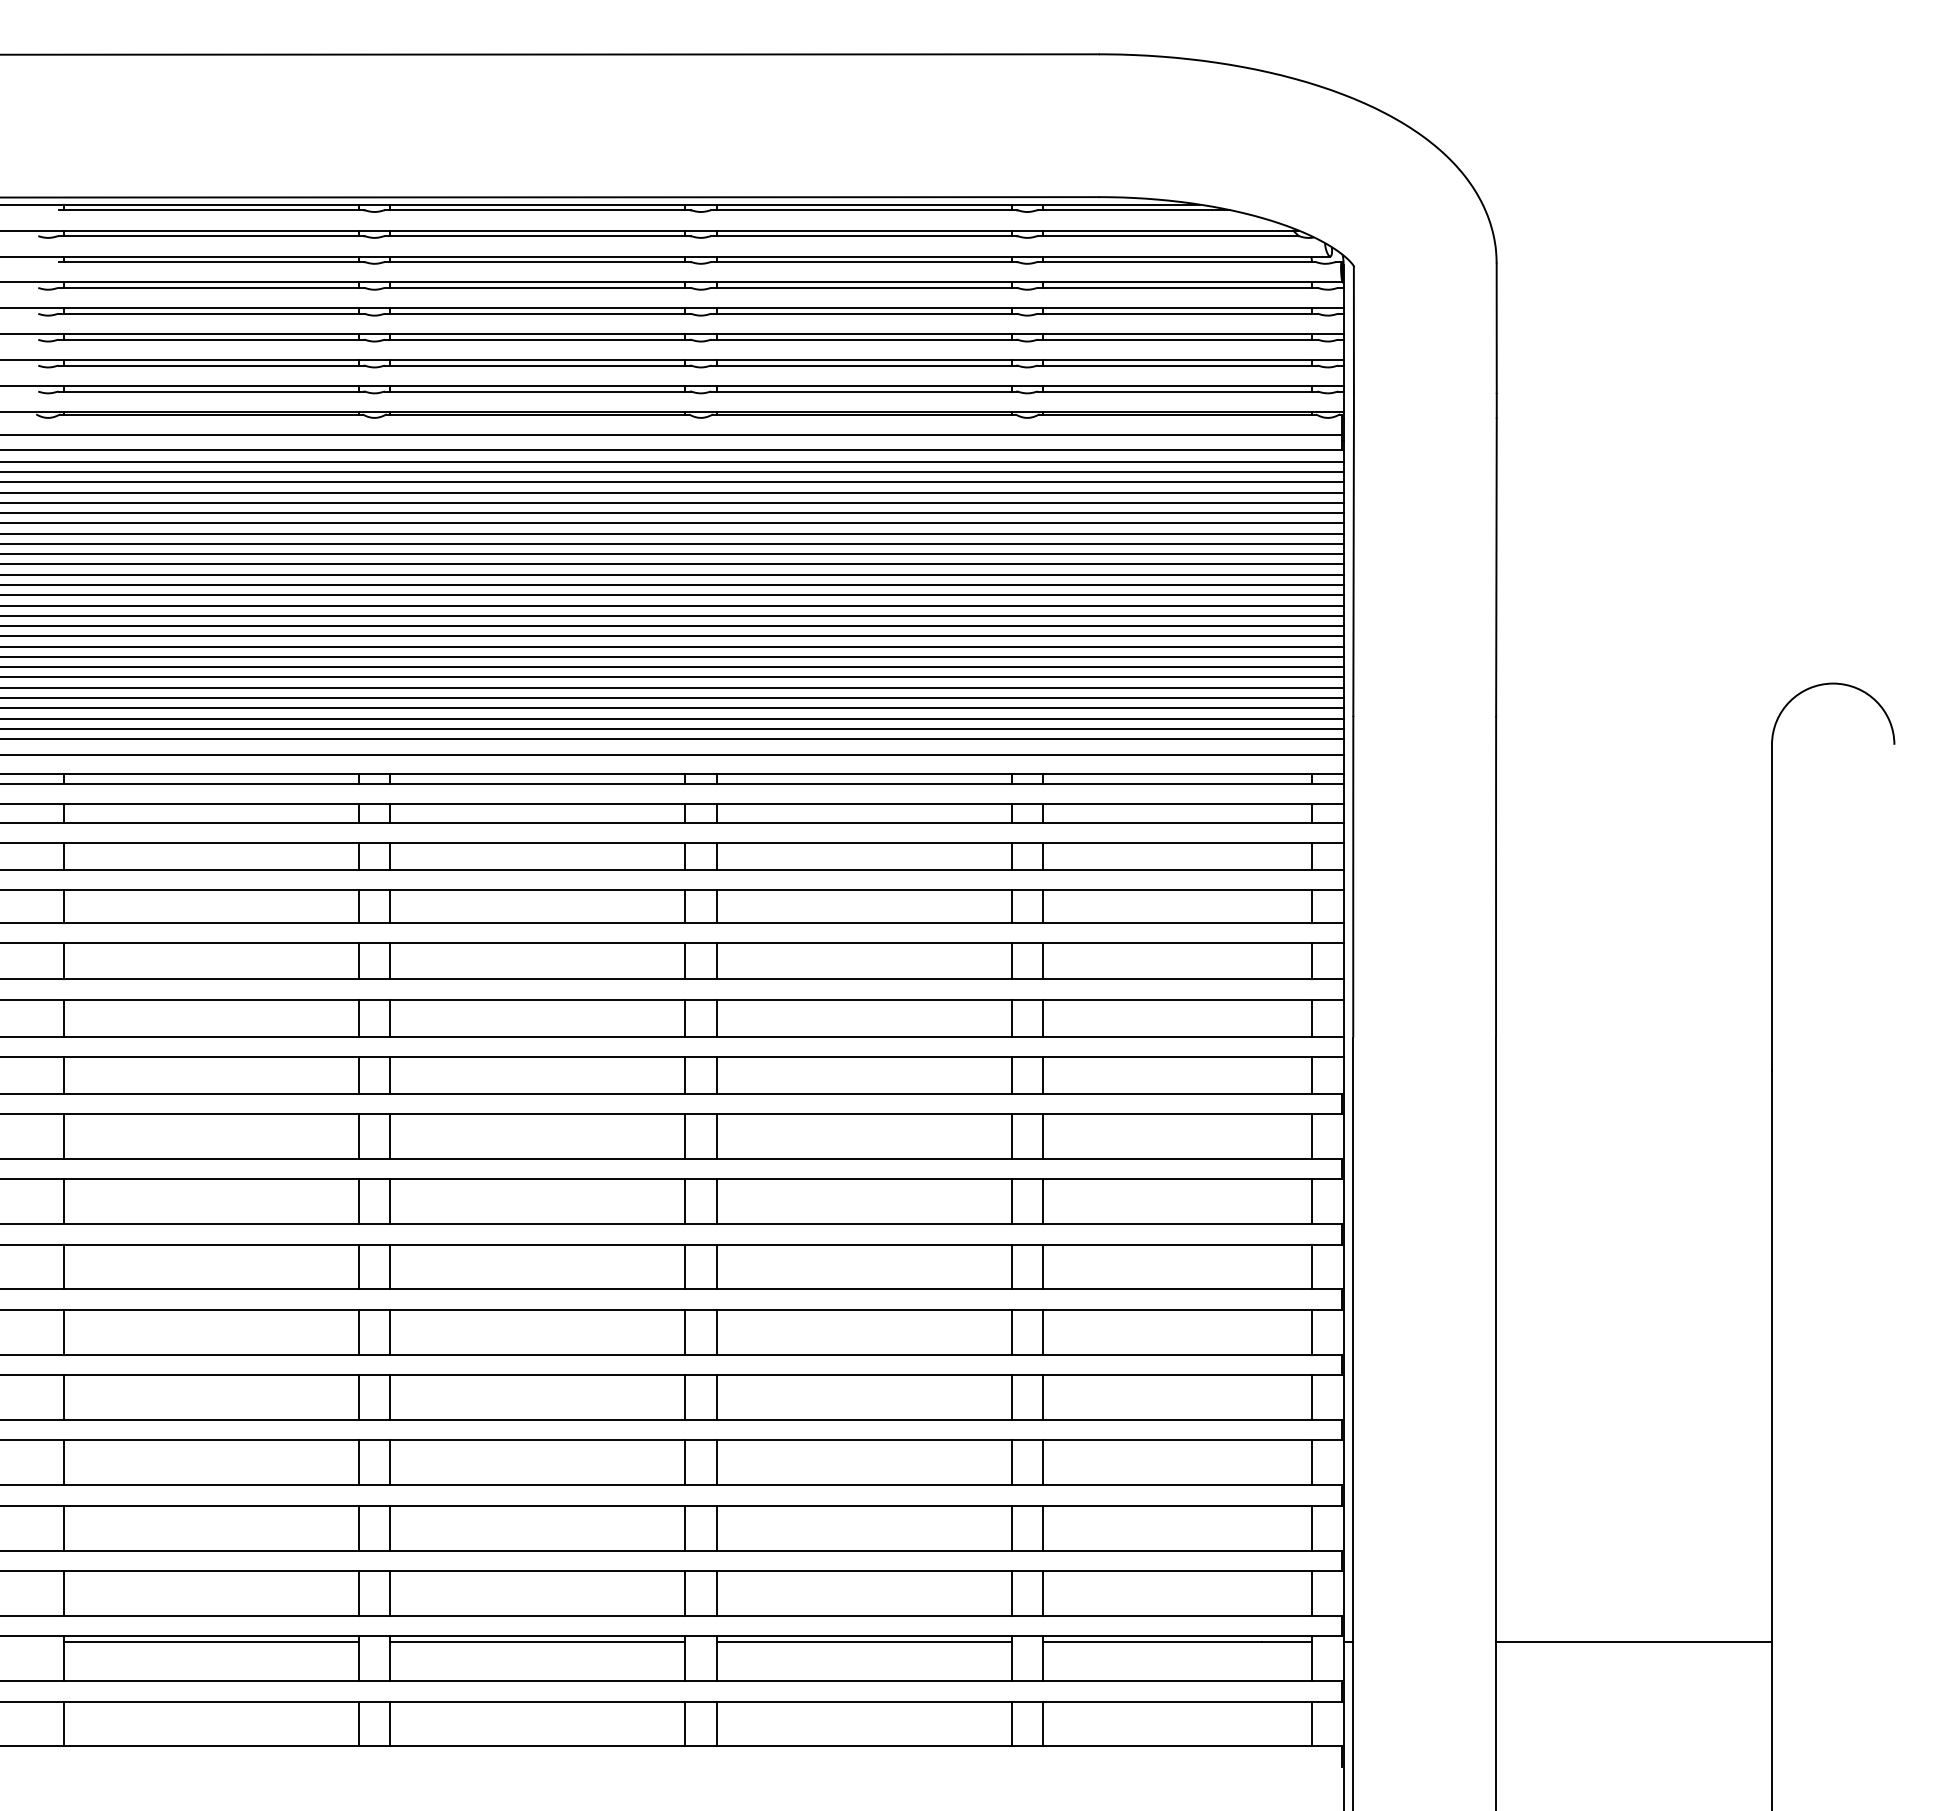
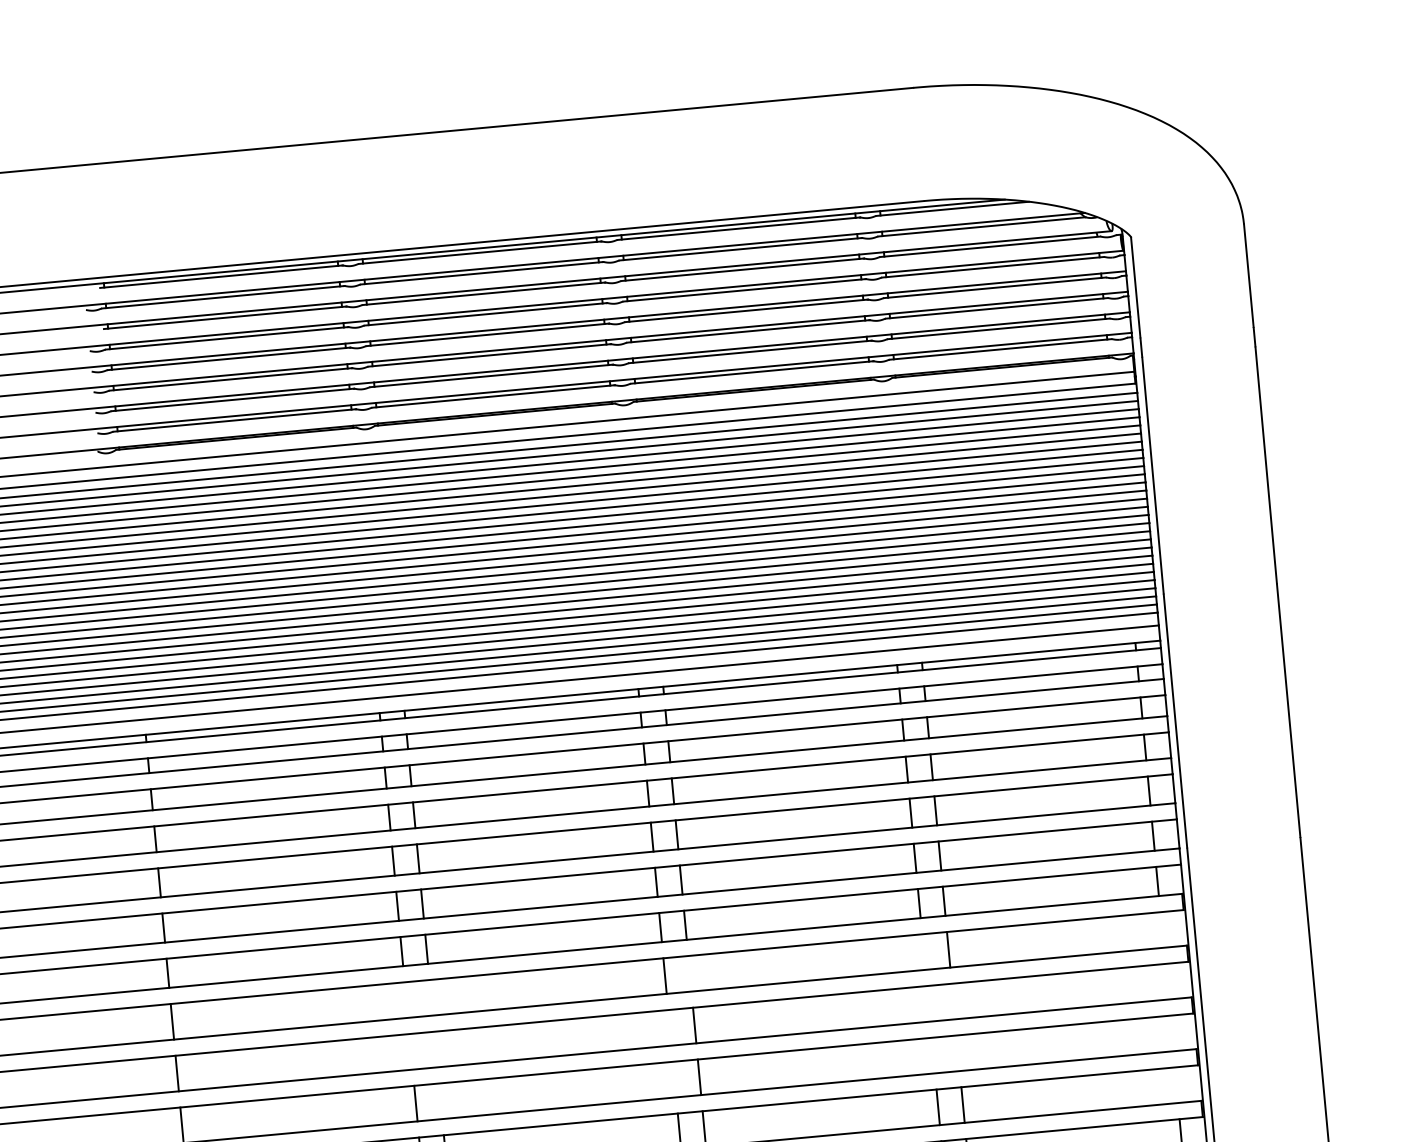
line: (358, 1136) -> (406, 1000), removed
line: (390, 1136) -> (431, 997), removed
line: (716, 1136) -> (689, 973), removed
line: (1011, 1136) -> (923, 952), removed
line: (1312, 1136) -> (1162, 929), removed
line: (358, 1201) -> (410, 1051), removed
line: (390, 1201) -> (436, 1049), removed
line: (685, 1201) -> (670, 1027), removed
line: (1011, 1201) -> (928, 1003), removed
line: (1043, 1201) -> (953, 1001), removed
line: (1312, 1201) -> (1167, 981), removed
line: (390, 1266) -> (440, 1100), removed
line: (685, 1266) -> (674, 1079), removed
line: (1011, 1266) -> (933, 1055), removed
line: (1043, 1266) -> (958, 1052), removed
line: (1312, 1266) -> (1171, 1033), removed
line: (1312, 1331) -> (1176, 1084), removed

